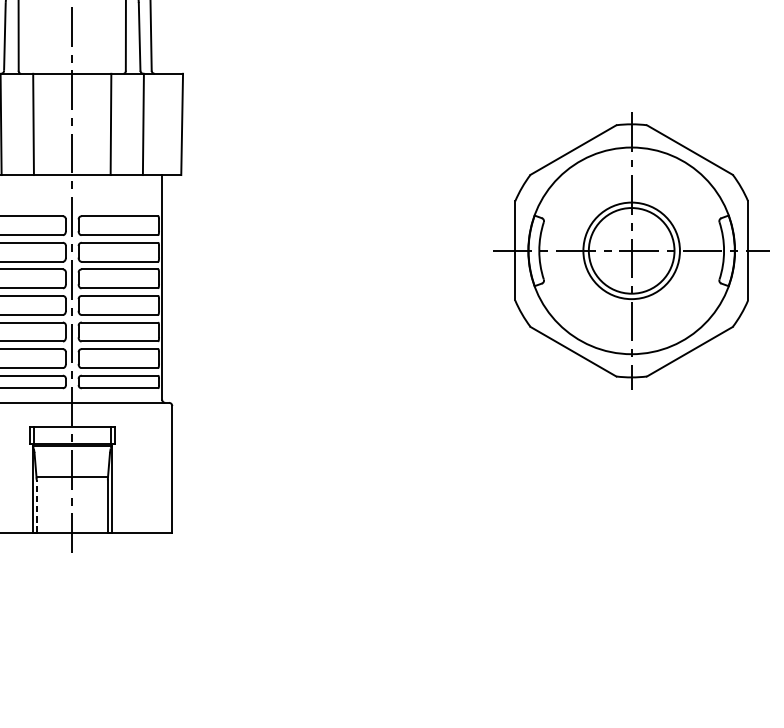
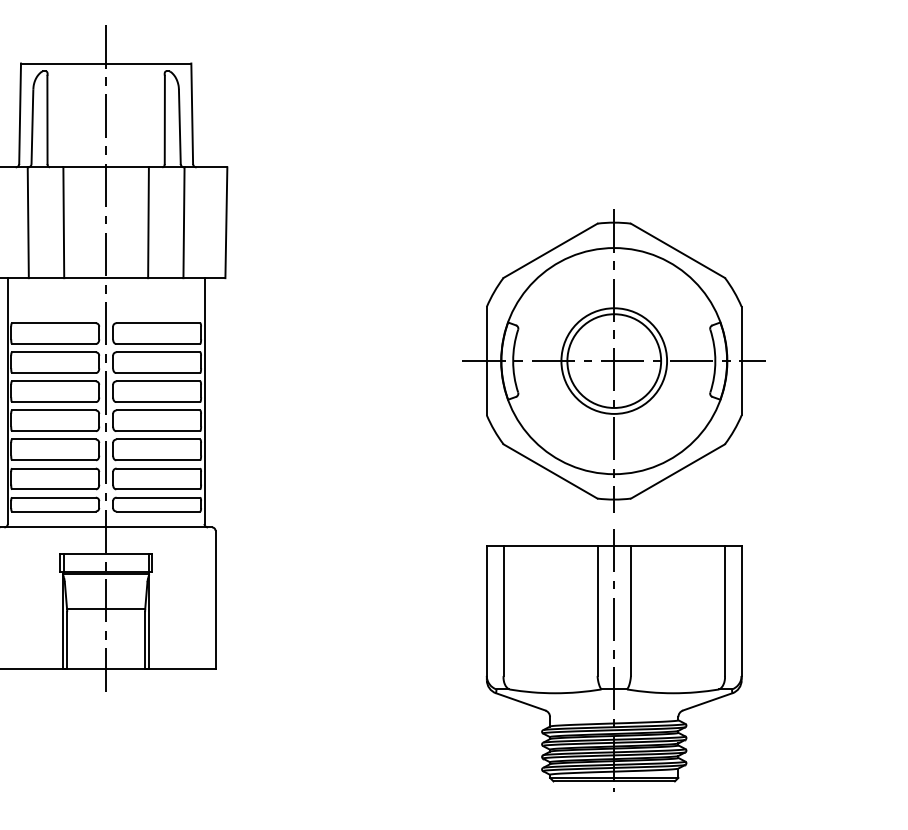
part: (630, 250) -> (613, 360), moved
line: (36, 506) -> (67, 640), dashed -> solid
part: (535, 524) -> (613, 660), added

